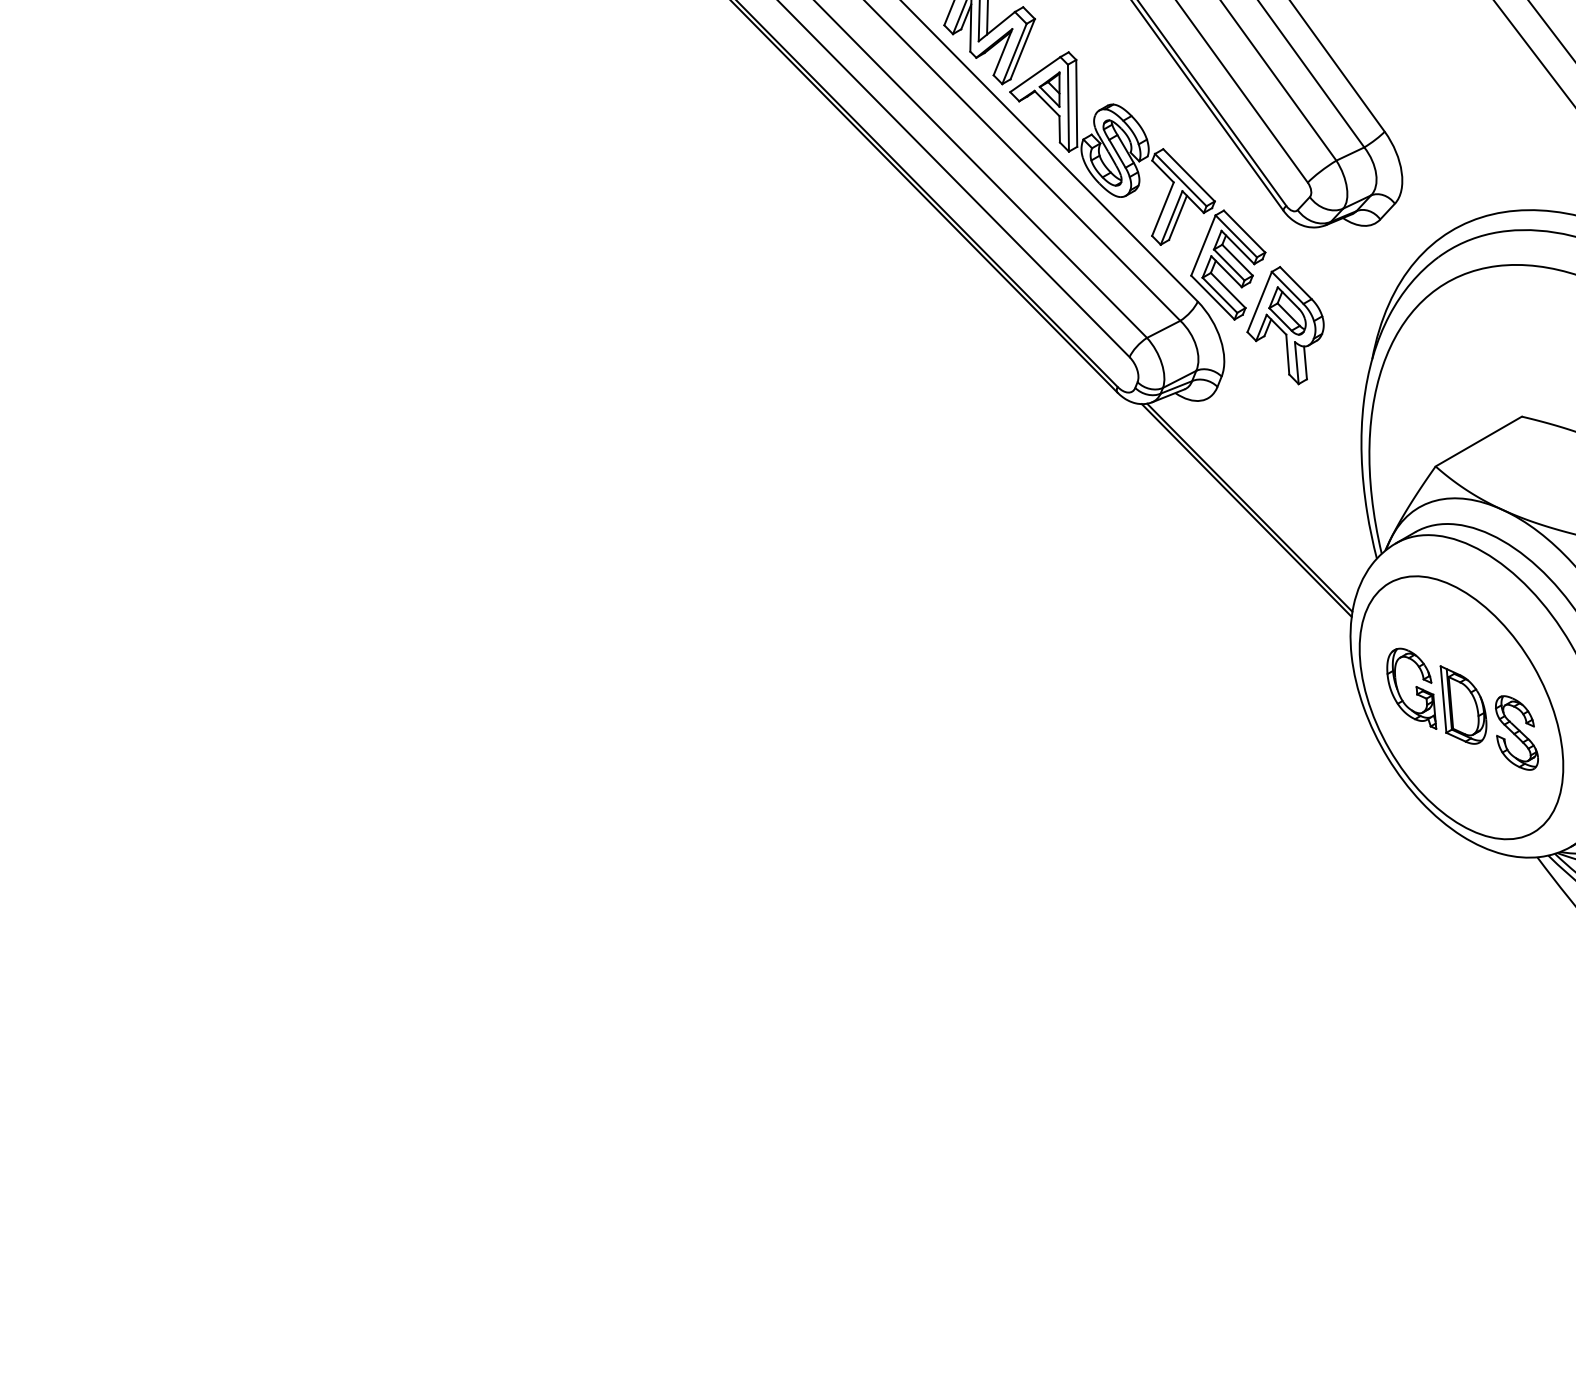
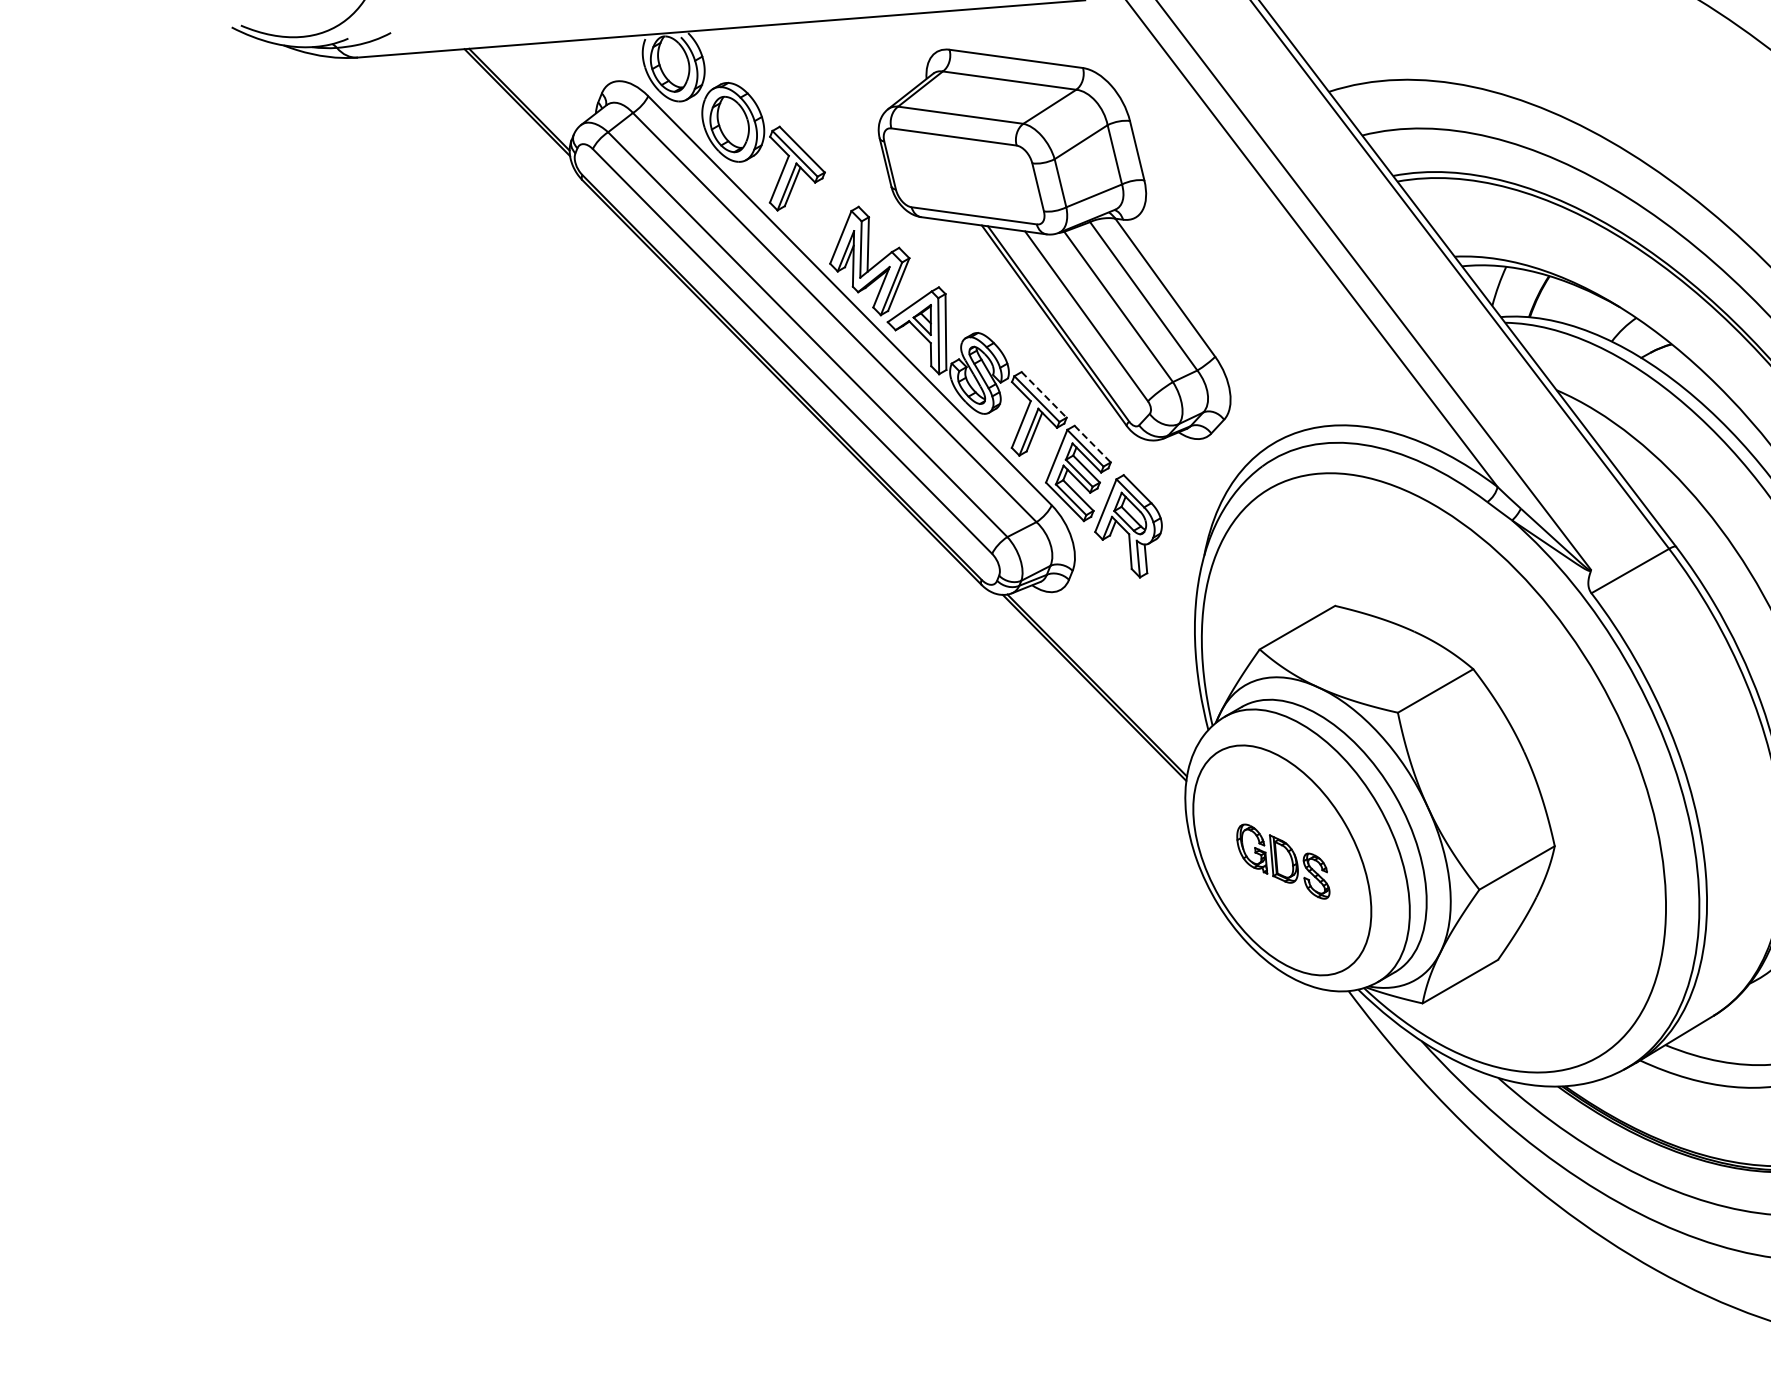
line: (1189, 176) -> (1044, 395), solid -> dashed
line: (1244, 232) -> (1092, 444), solid -> dashed
part: (1462, 709) -> (1283, 861), size x0.7

